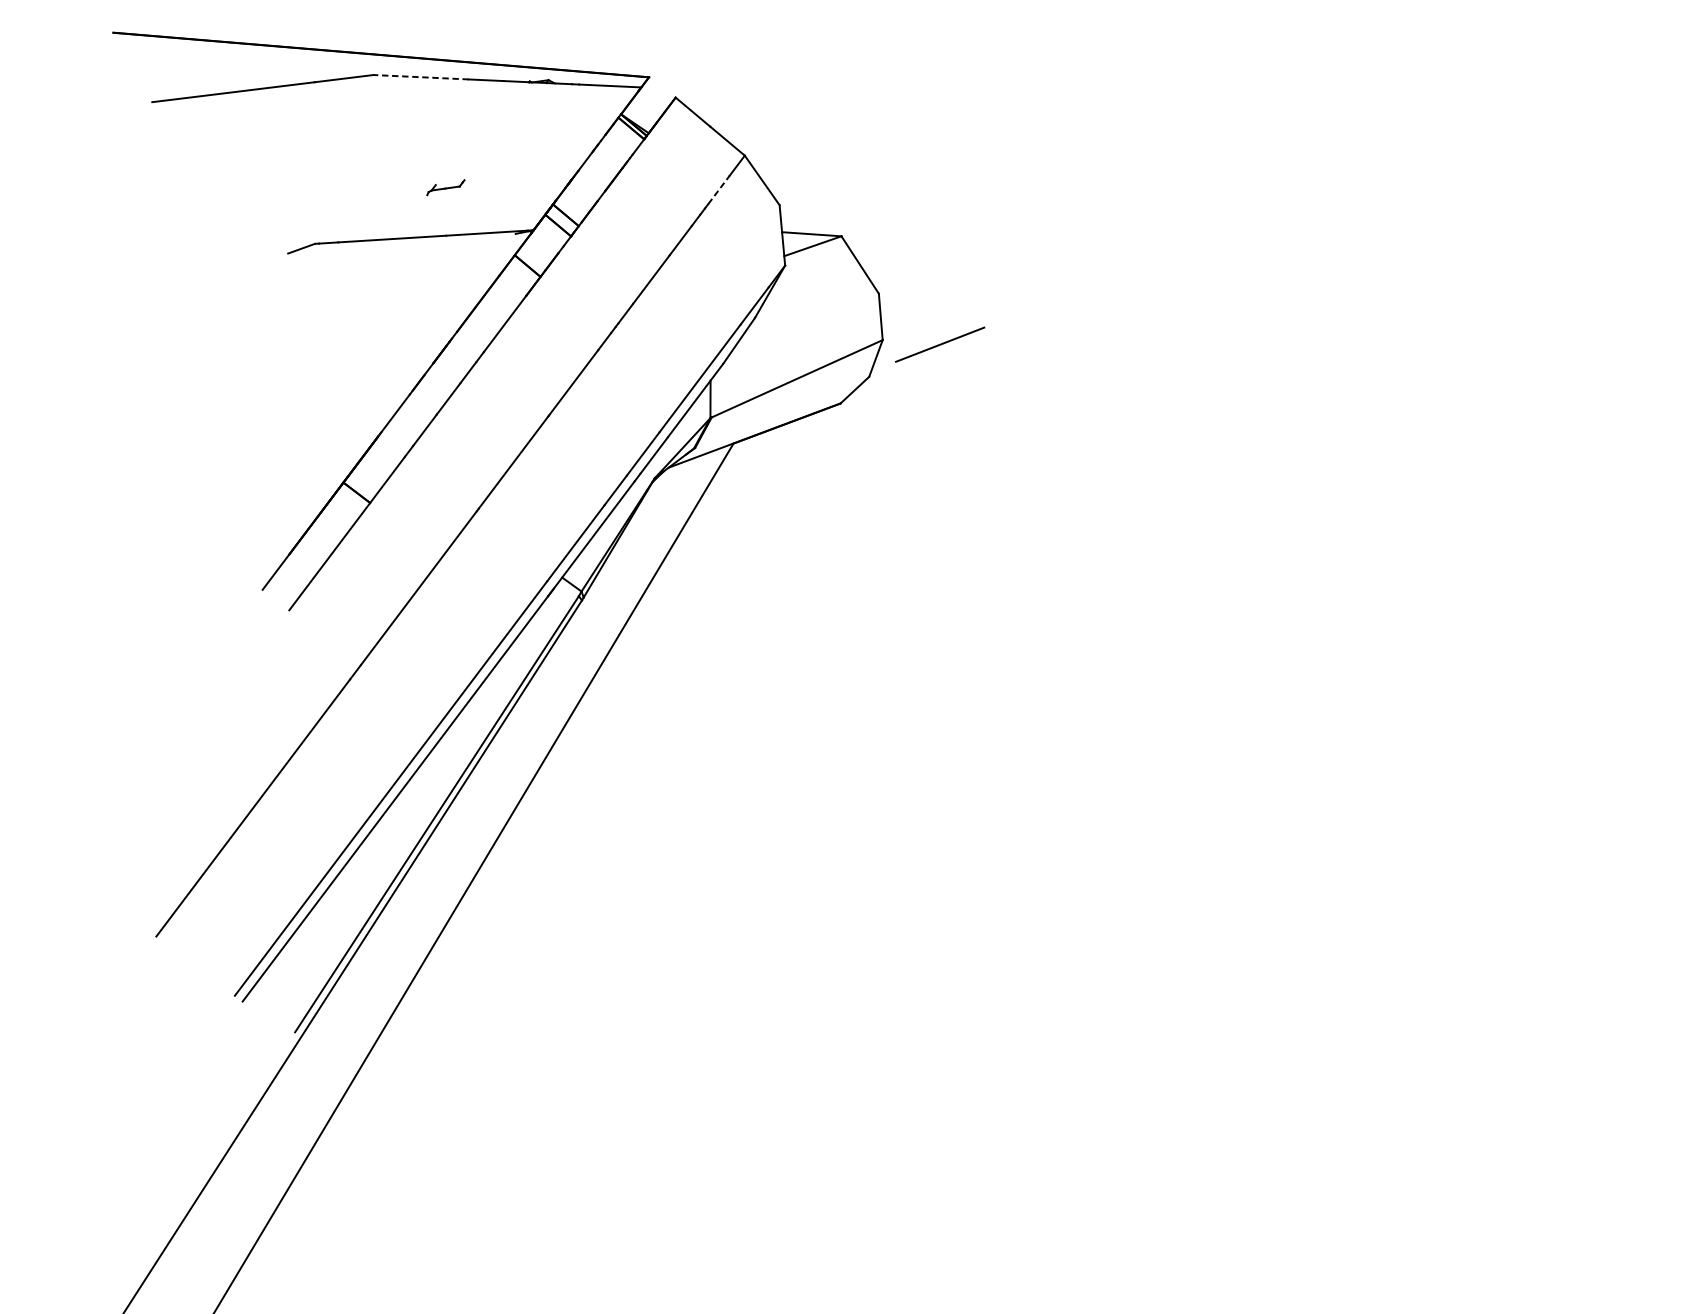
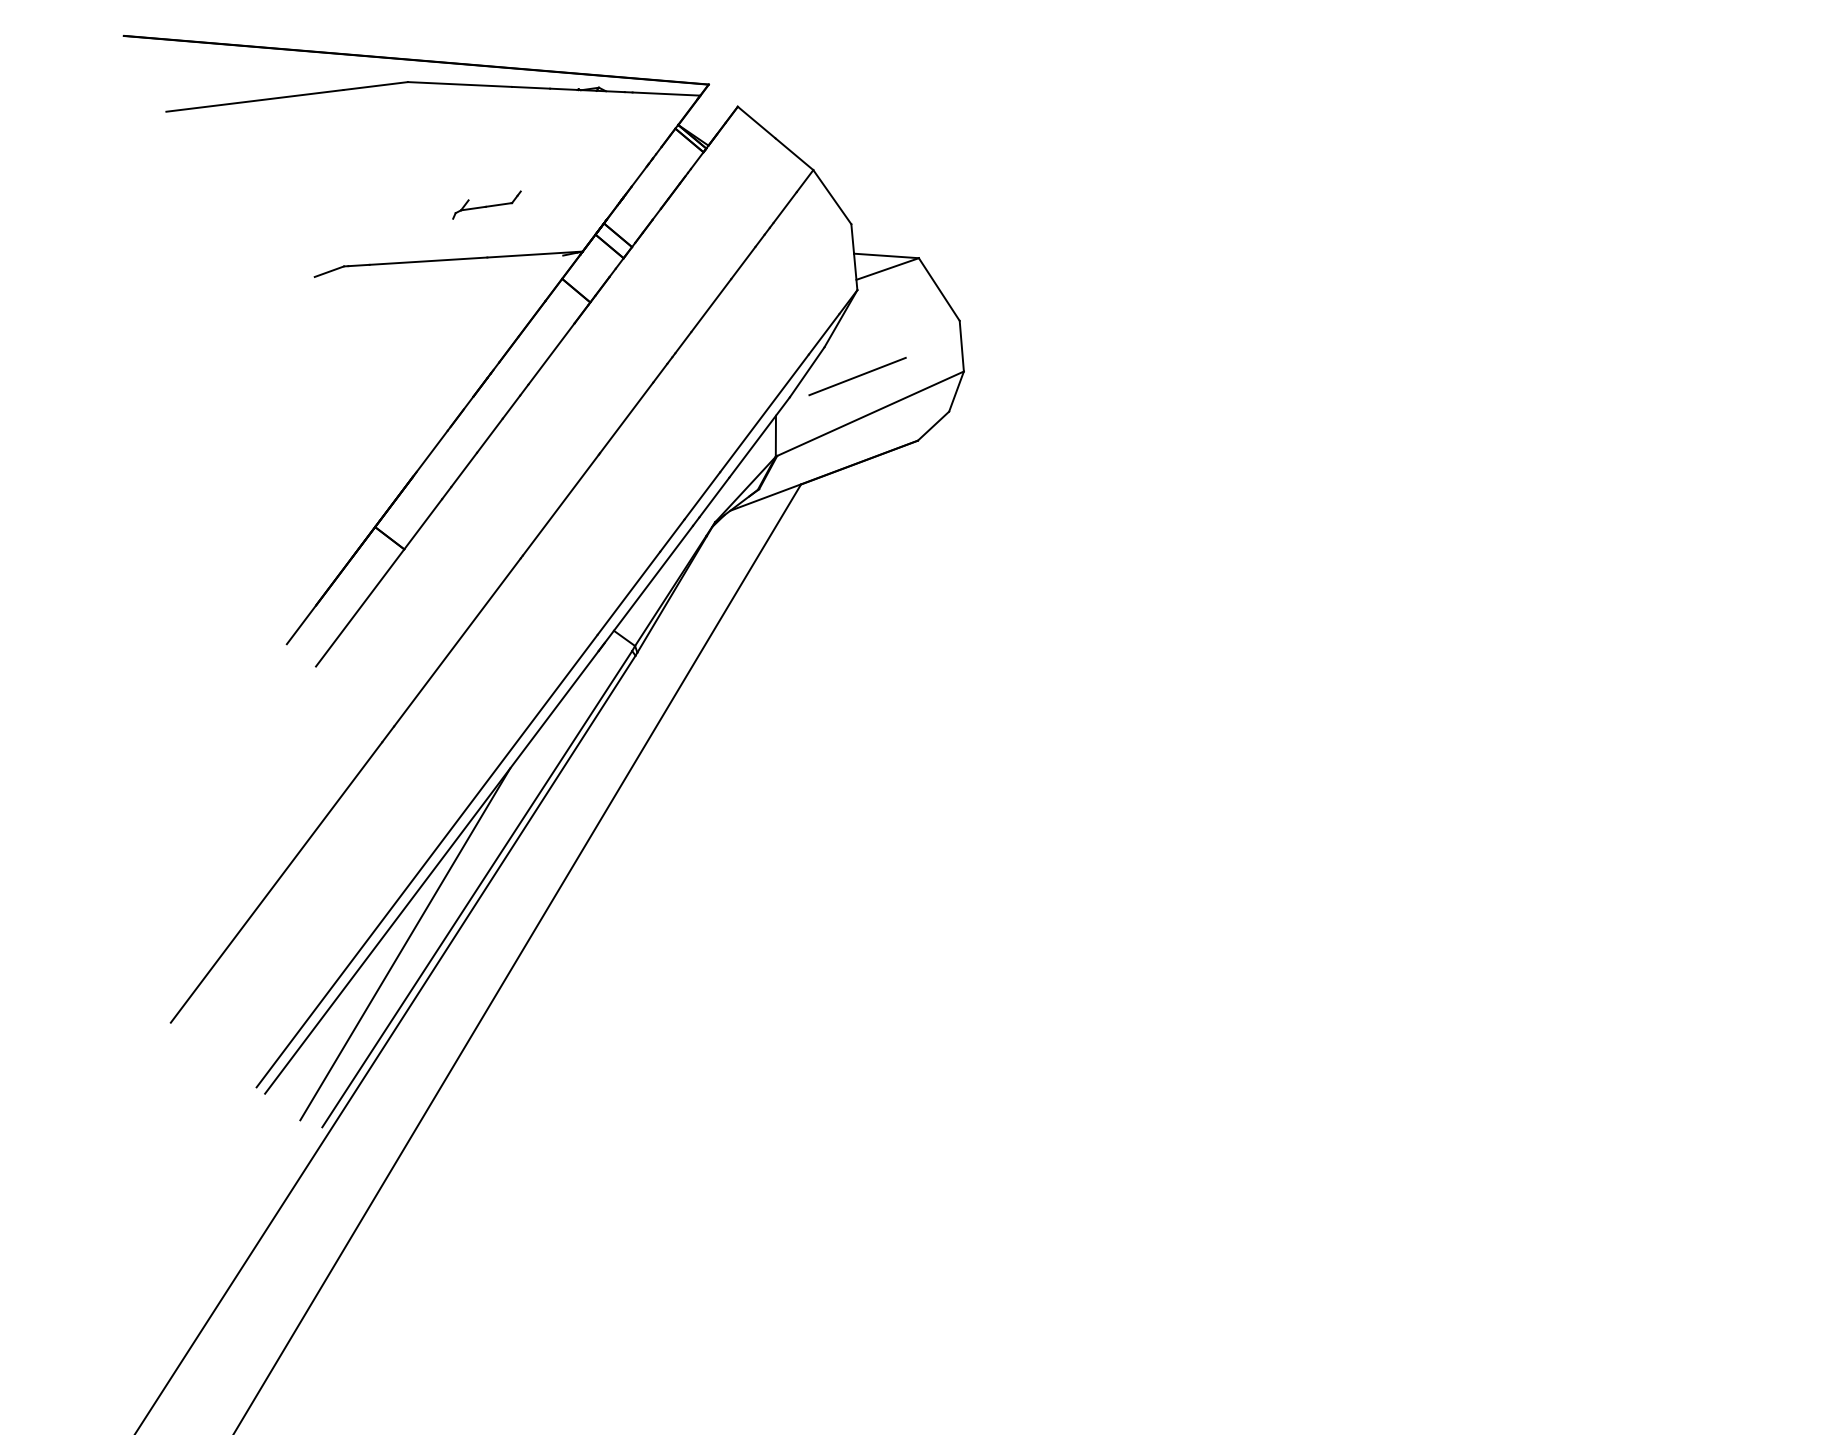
line: (420, 77) -> (459, 84), dashed -> solid
part: (445, 187) -> (486, 204), size x1.67
line: (719, 189) -> (785, 207), dashed -> solid
line: (940, 344) -> (857, 376), moved
line: (371, 864) -> (405, 944), added

